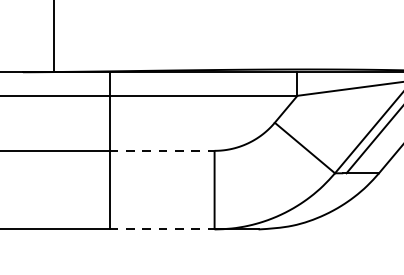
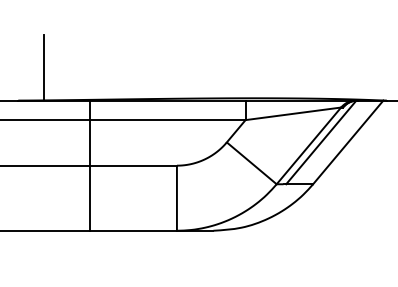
line: (163, 150) -> (134, 165), dashed -> solid
line: (163, 229) -> (134, 230), dashed -> solid

